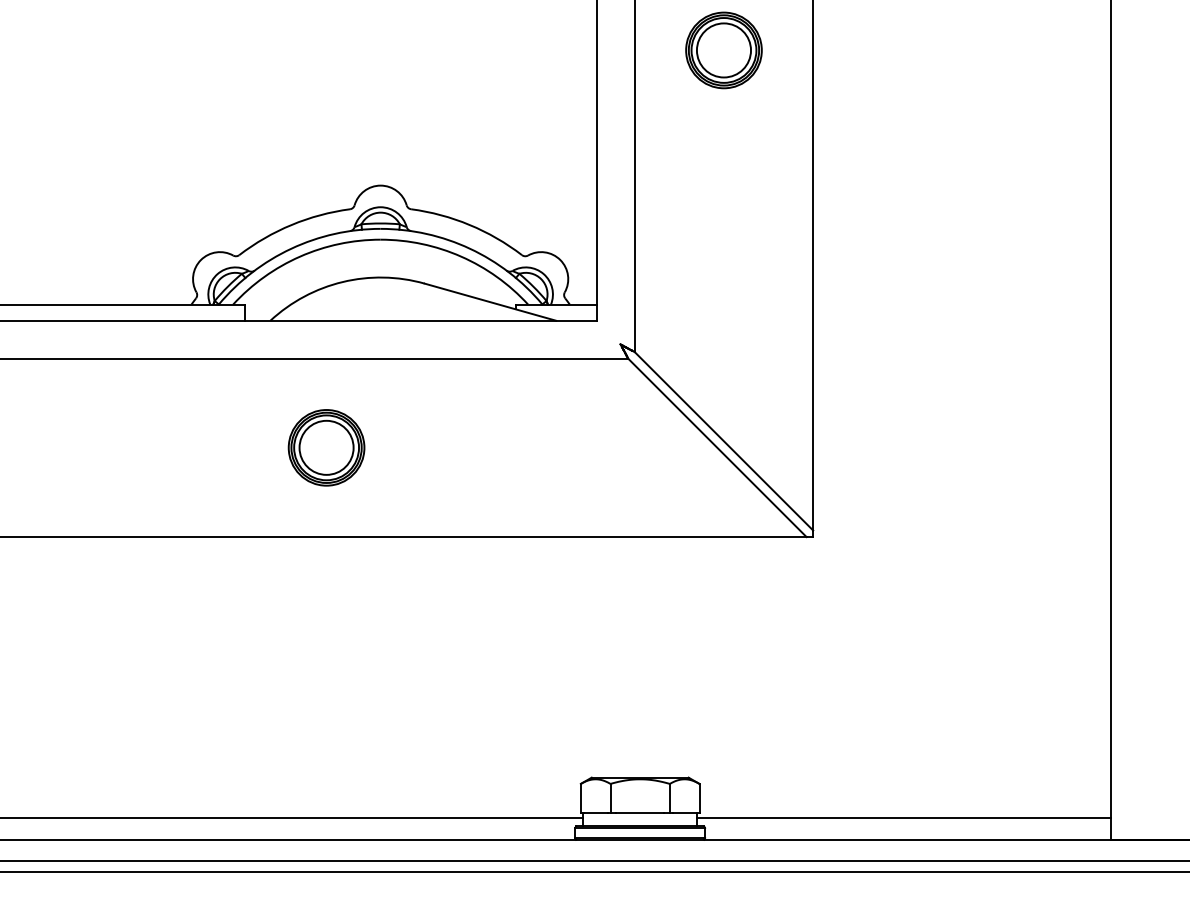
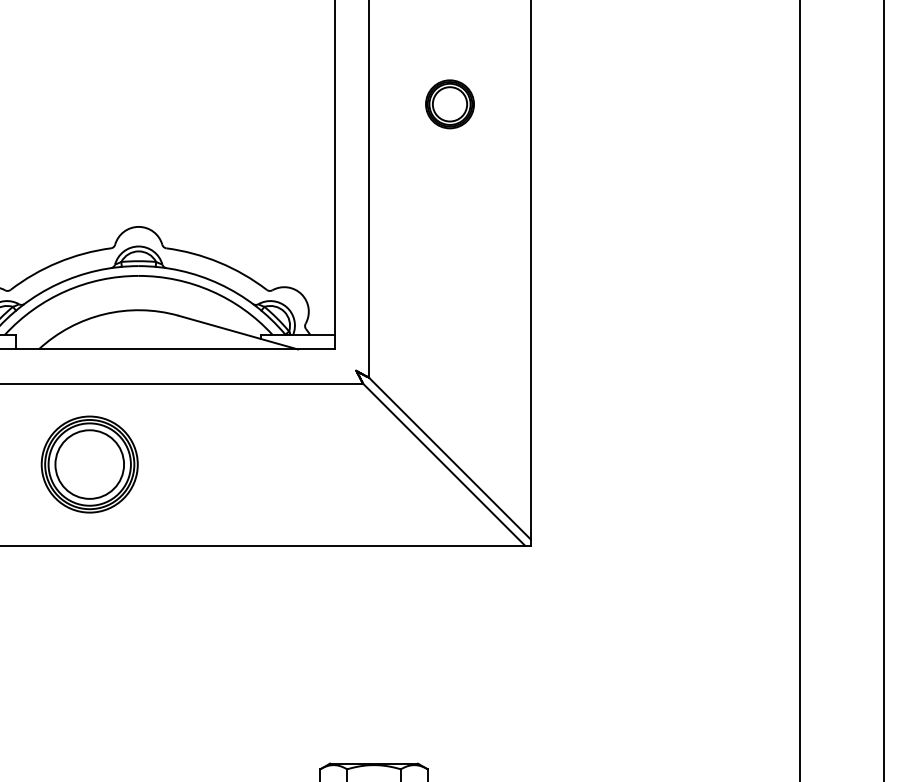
part: (723, 50) -> (449, 104), size x0.7
part: (326, 447) -> (89, 464), size x1.4

